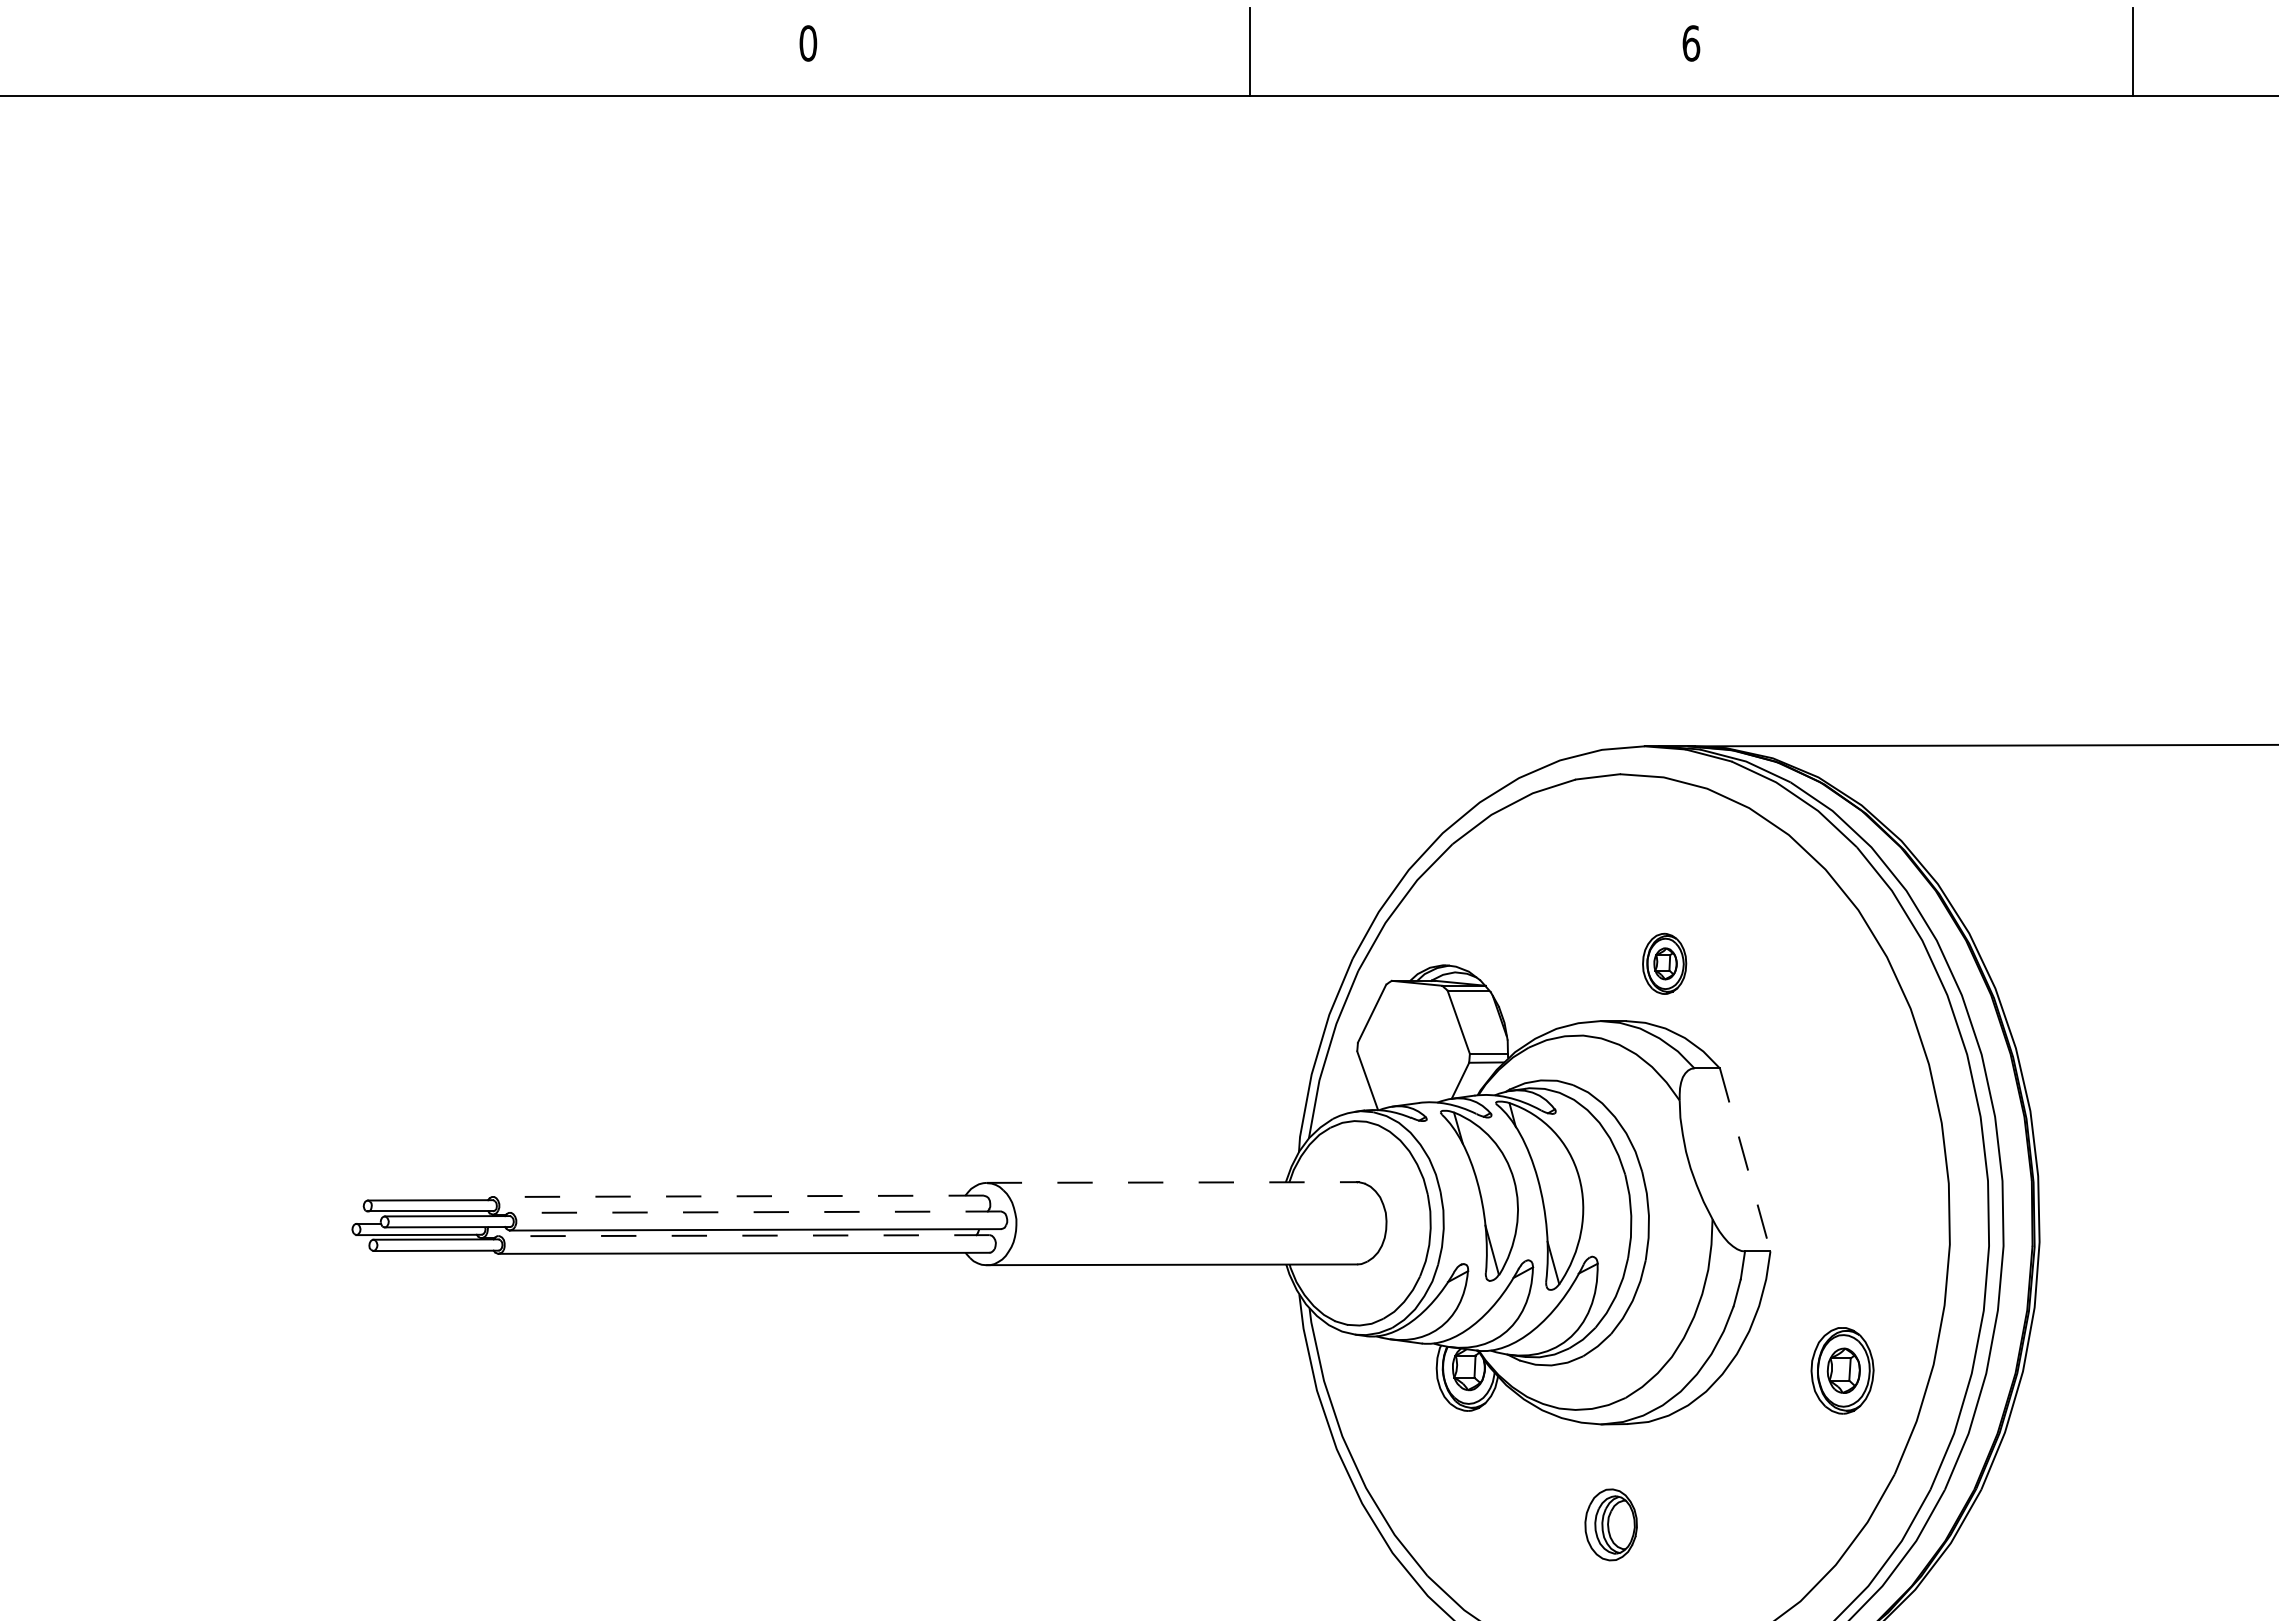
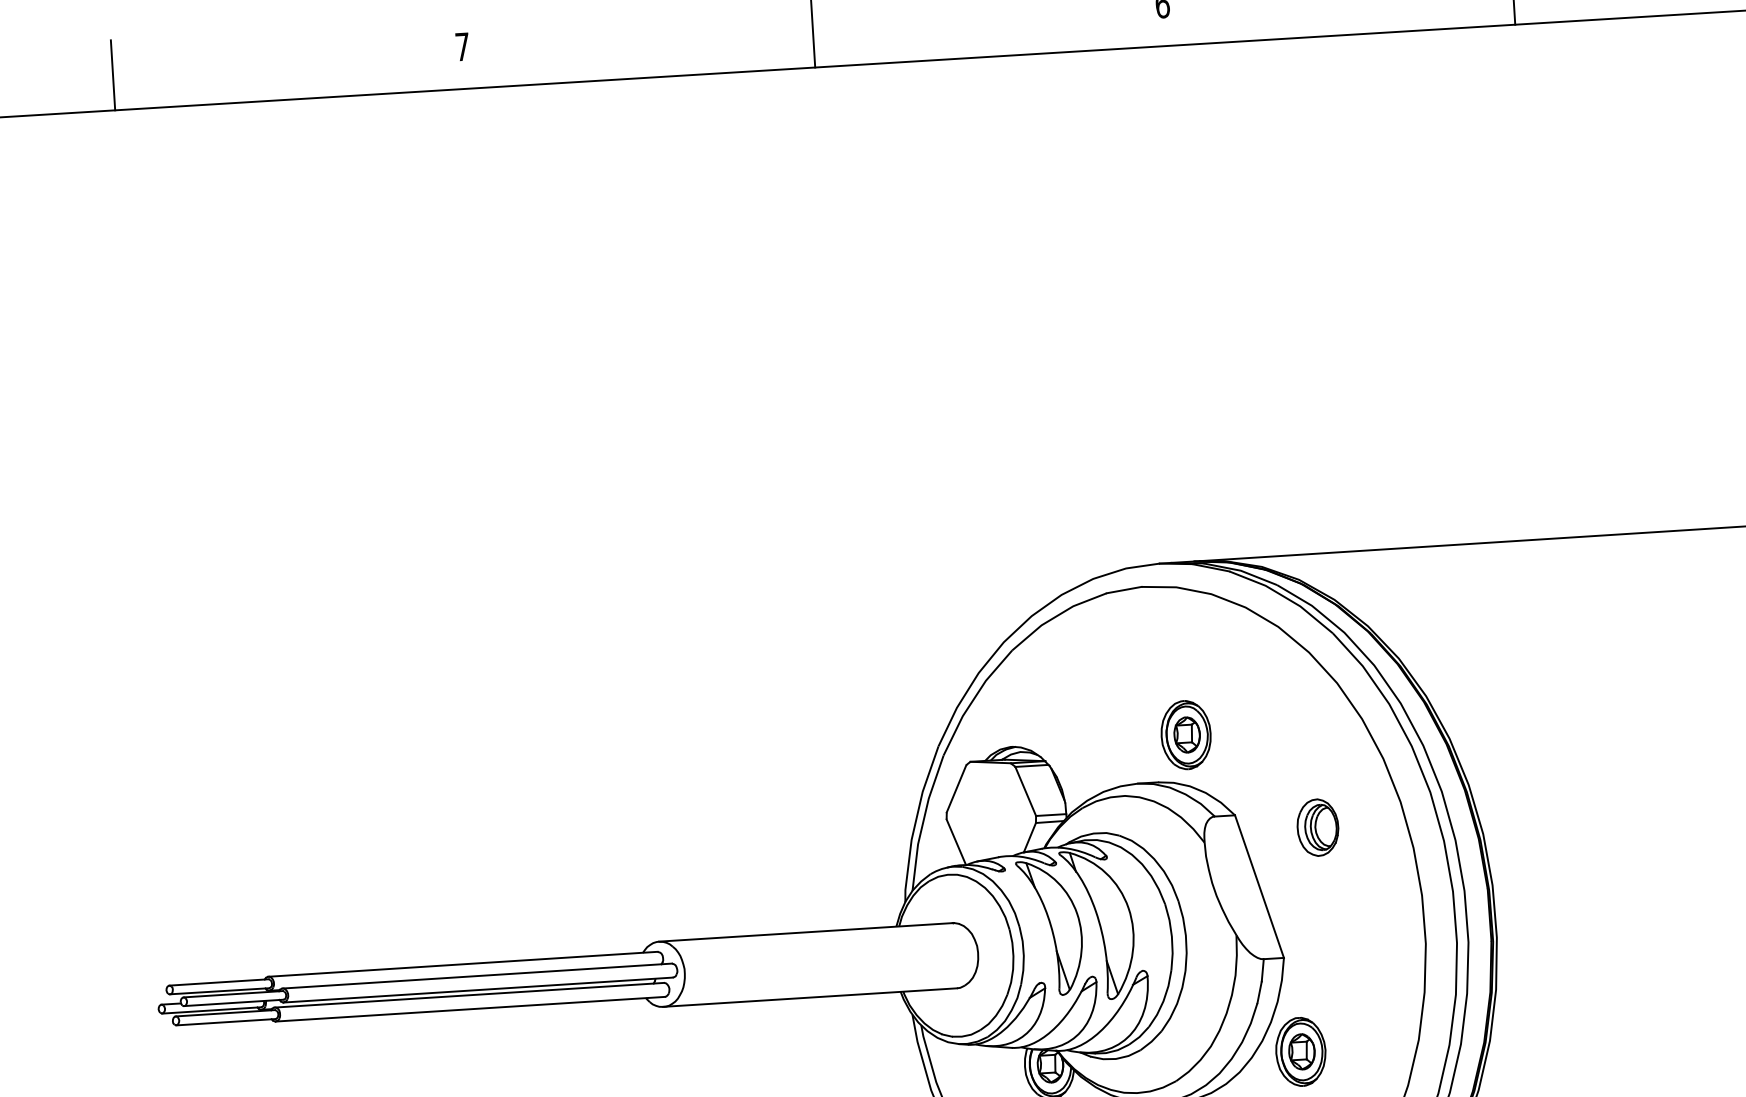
text: (808, 43) -> (462, 46), 0 -> 7
line: (366, 52) -> (112, 75), added
part: (1664, 963) -> (1185, 734), size x1.43
part: (1822, 1089) -> (1317, 827), added
line: (1745, 1159) -> (1259, 886), dashed -> solid
line: (1172, 1182) -> (806, 932), dashed -> solid
line: (737, 1196) -> (462, 964), dashed -> solid
line: (754, 1212) -> (476, 976), dashed -> solid
line: (743, 1235) -> (468, 995), dashed -> solid
part: (1842, 1370) -> (1300, 1051), moved

